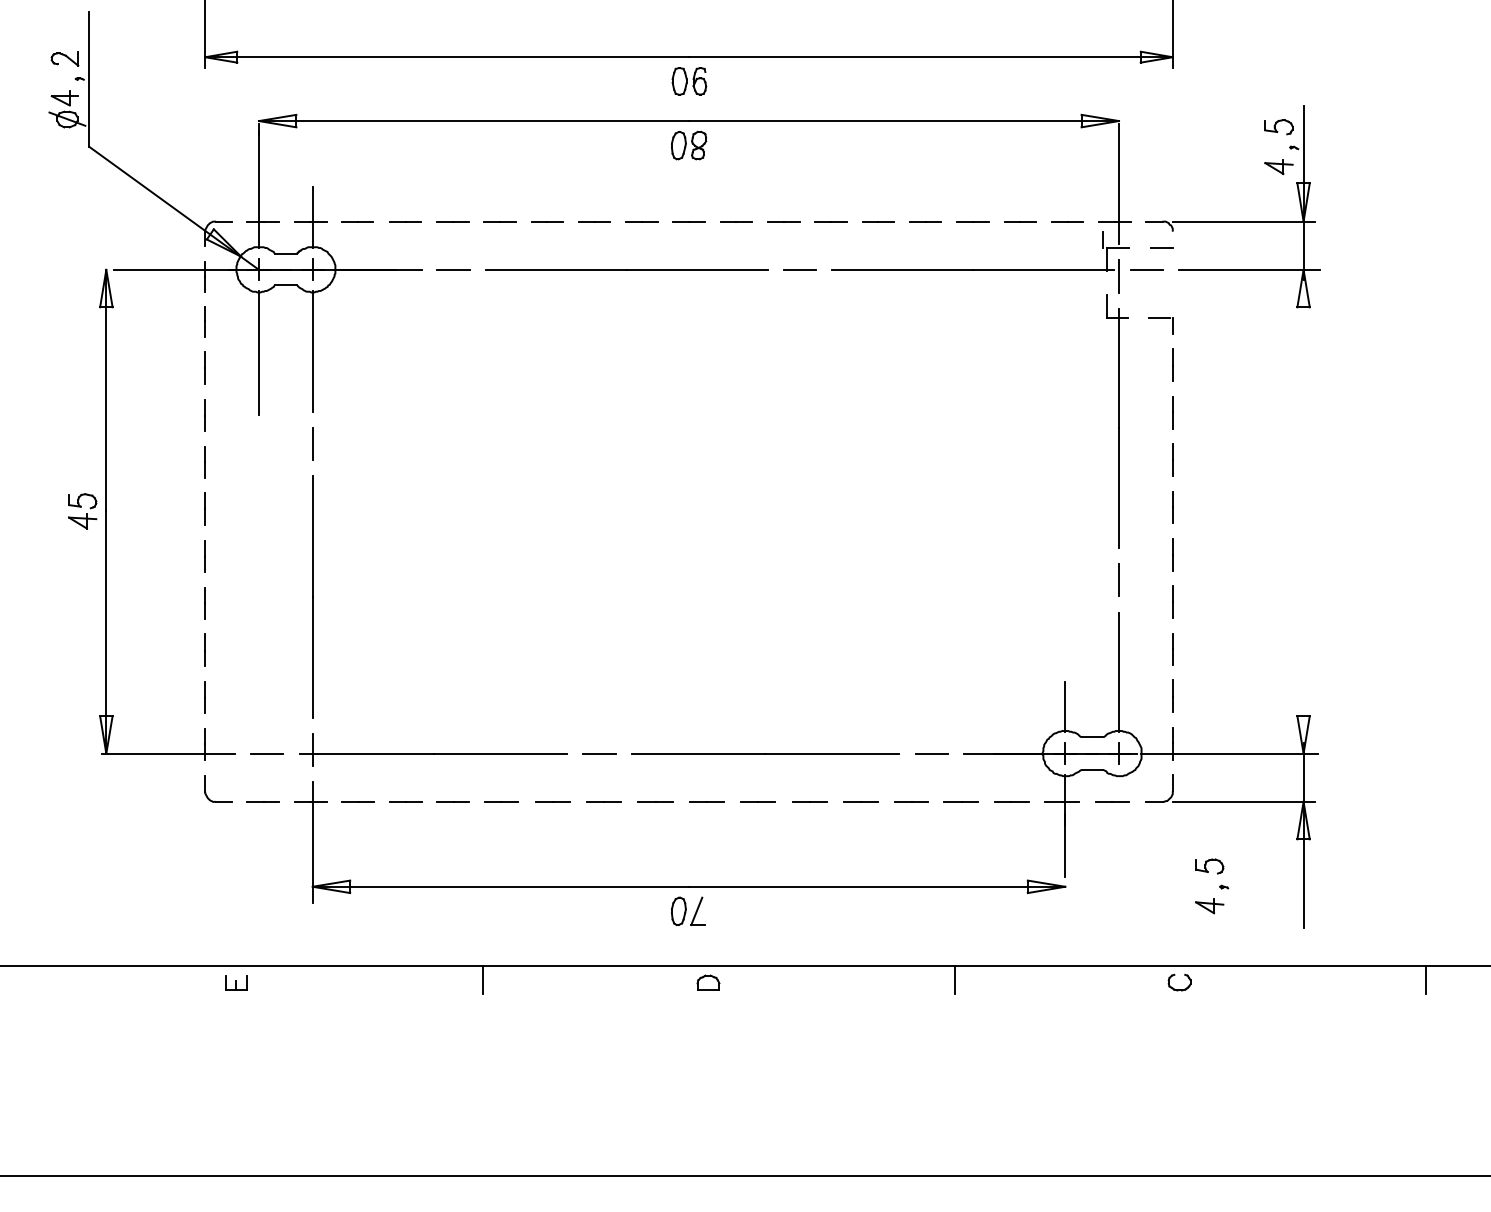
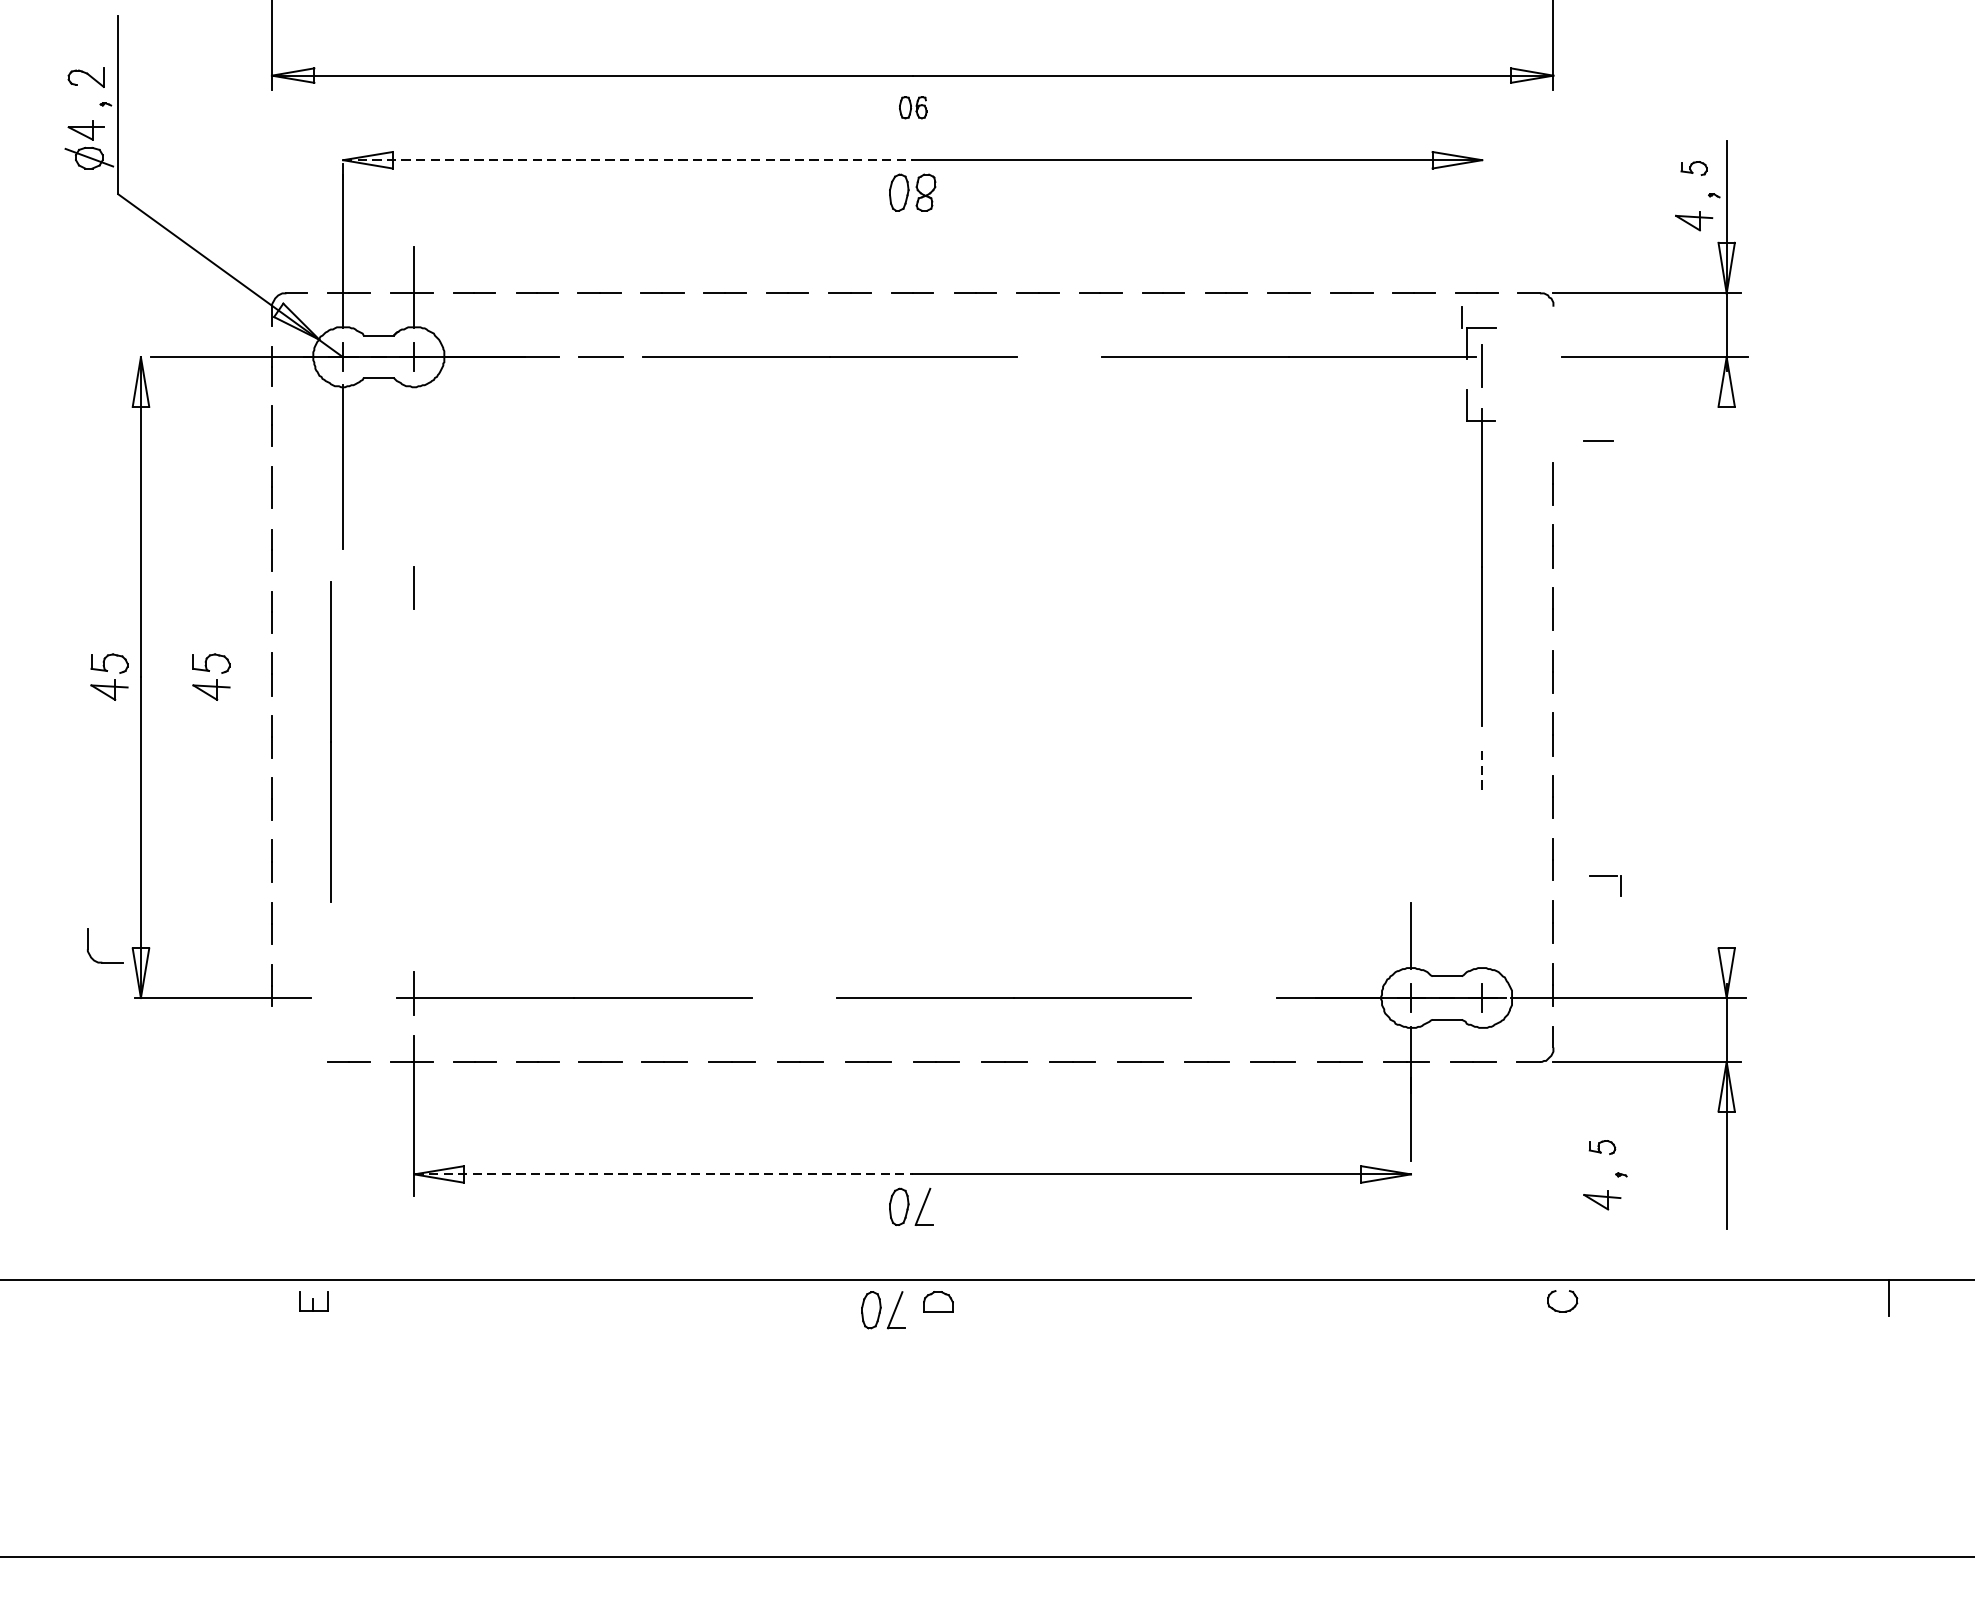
part: (689, 81) -> (913, 107), size x0.6
line: (474, 121) -> (628, 160), solid -> dashed
part: (1278, 127) -> (1693, 168), size x0.7
line: (1119, 184) -> (1482, 244), removed
line: (1161, 247) -> (1598, 440), moved
line: (799, 269) -> (1059, 356), removed
line: (1146, 269) -> (1518, 356), removed
part: (1160, 318) -> (1604, 876), moved
line: (312, 350) -> (413, 464), removed
part: (159, 511) -> (211, 677), added
line: (1119, 580) -> (1482, 768), solid -> dashed
line: (312, 596) -> (330, 740), moved
line: (1119, 671) -> (1482, 889), removed
line: (267, 753) -> (354, 997), removed
line: (599, 753) -> (794, 997), removed
line: (931, 753) -> (1233, 997), removed
part: (206, 792) -> (89, 950), moved
part: (1209, 866) -> (1602, 1147), size x0.7
line: (501, 886) -> (664, 1174), solid -> dashed
line: (483, 979) -> (640, 1297), removed
line: (954, 979) -> (1264, 1297), removed
part: (667, 988) -> (884, 1309), added

